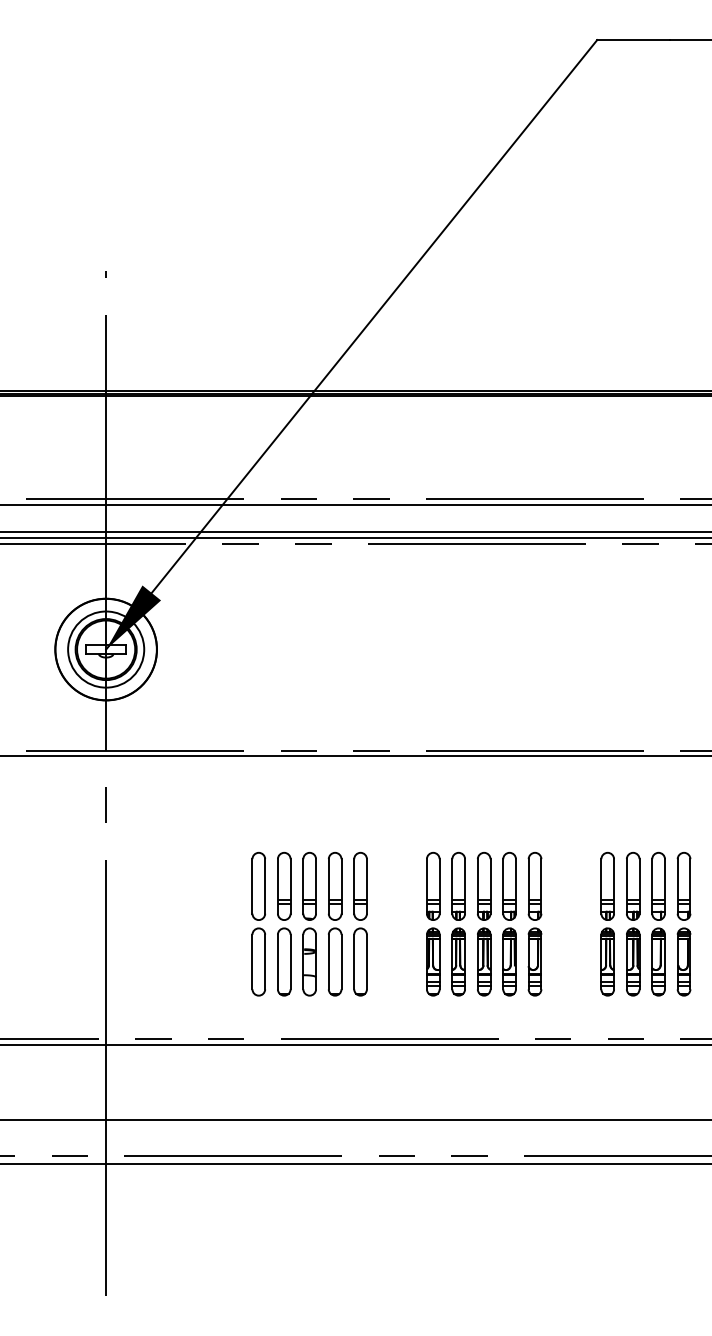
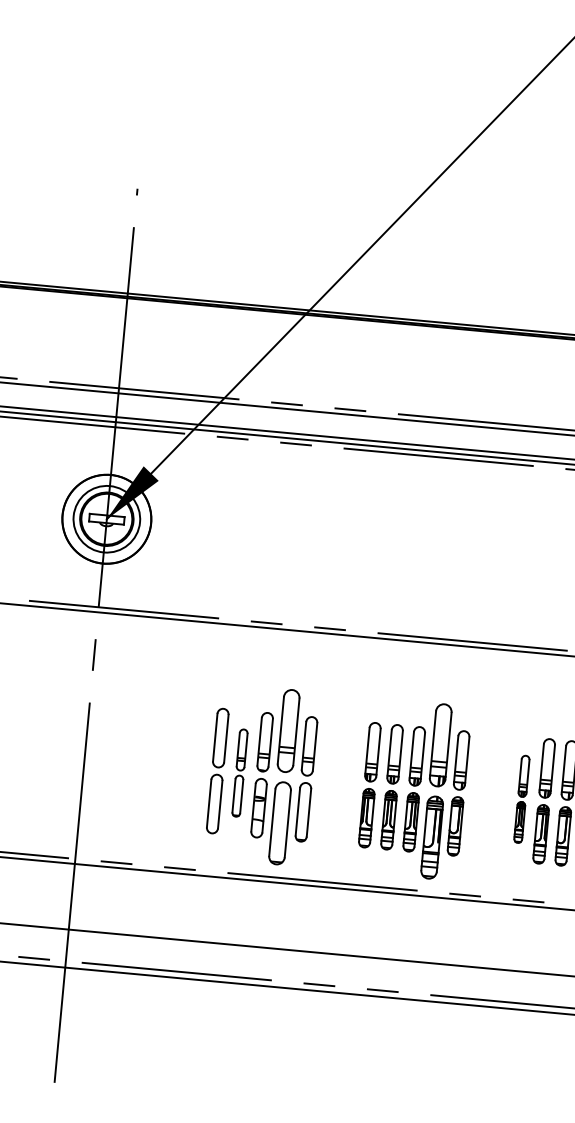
part: (284, 923) -> (240, 772), size x0.7
part: (509, 923) -> (436, 790), size x1.4
part: (334, 924) -> (283, 777), size x1.4
part: (607, 924) -> (521, 799), size x0.7

